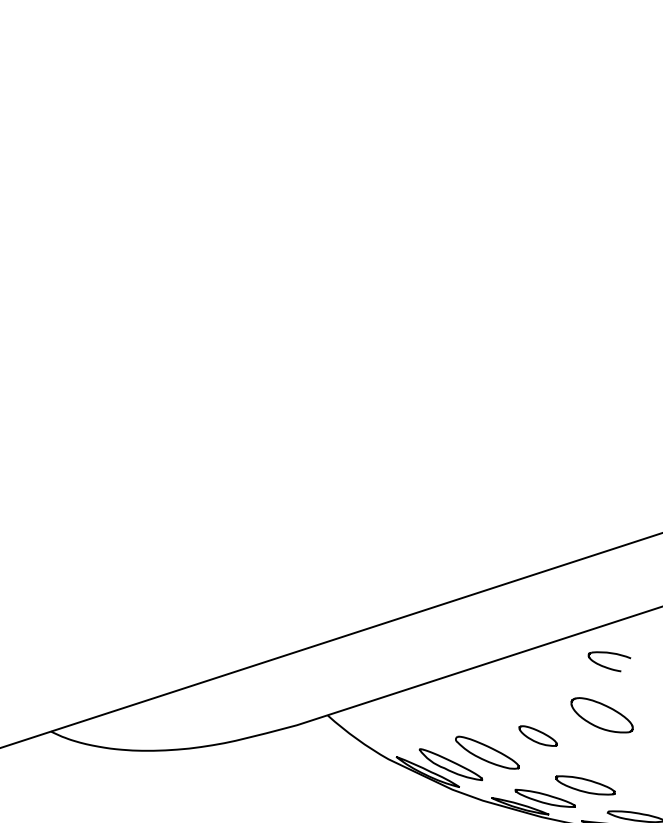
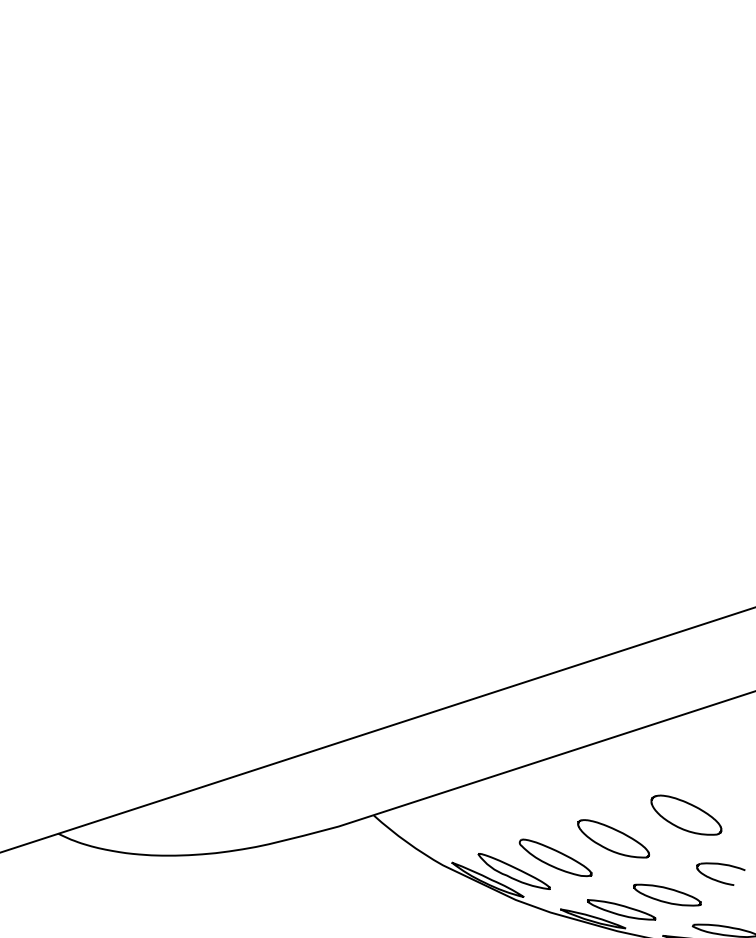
part: (608, 667) -> (719, 880), moved
part: (538, 735) -> (613, 838), size x1.67

